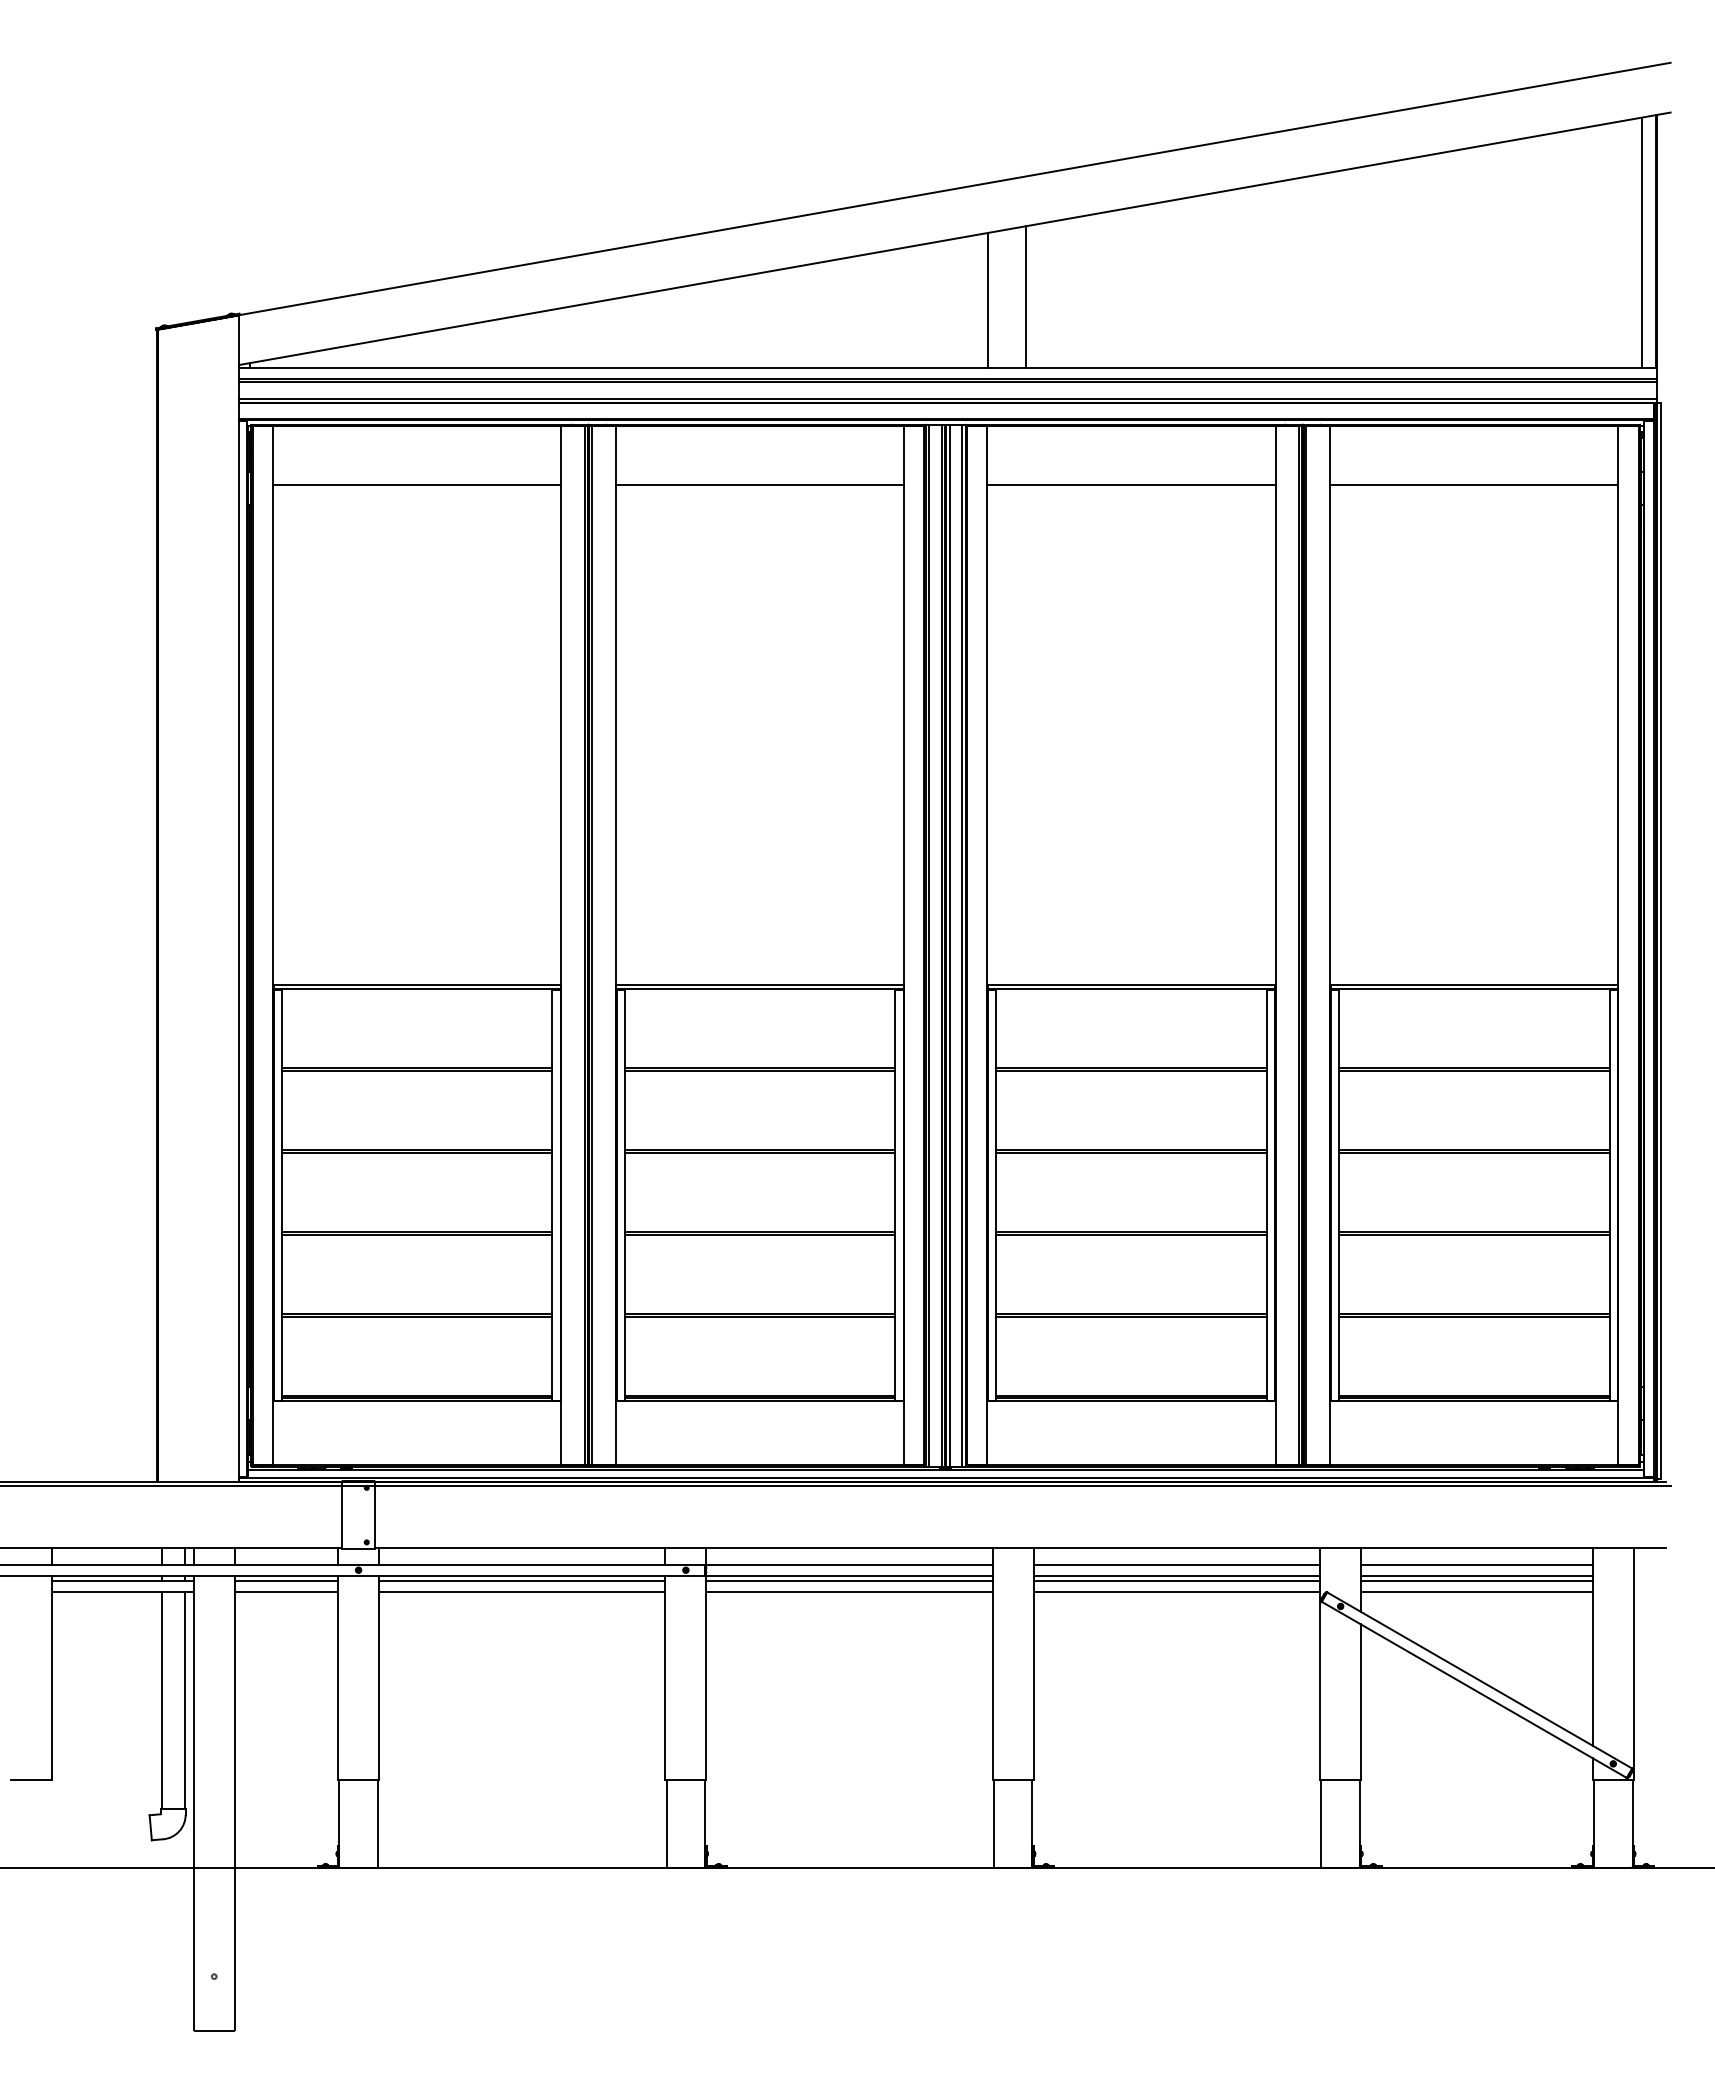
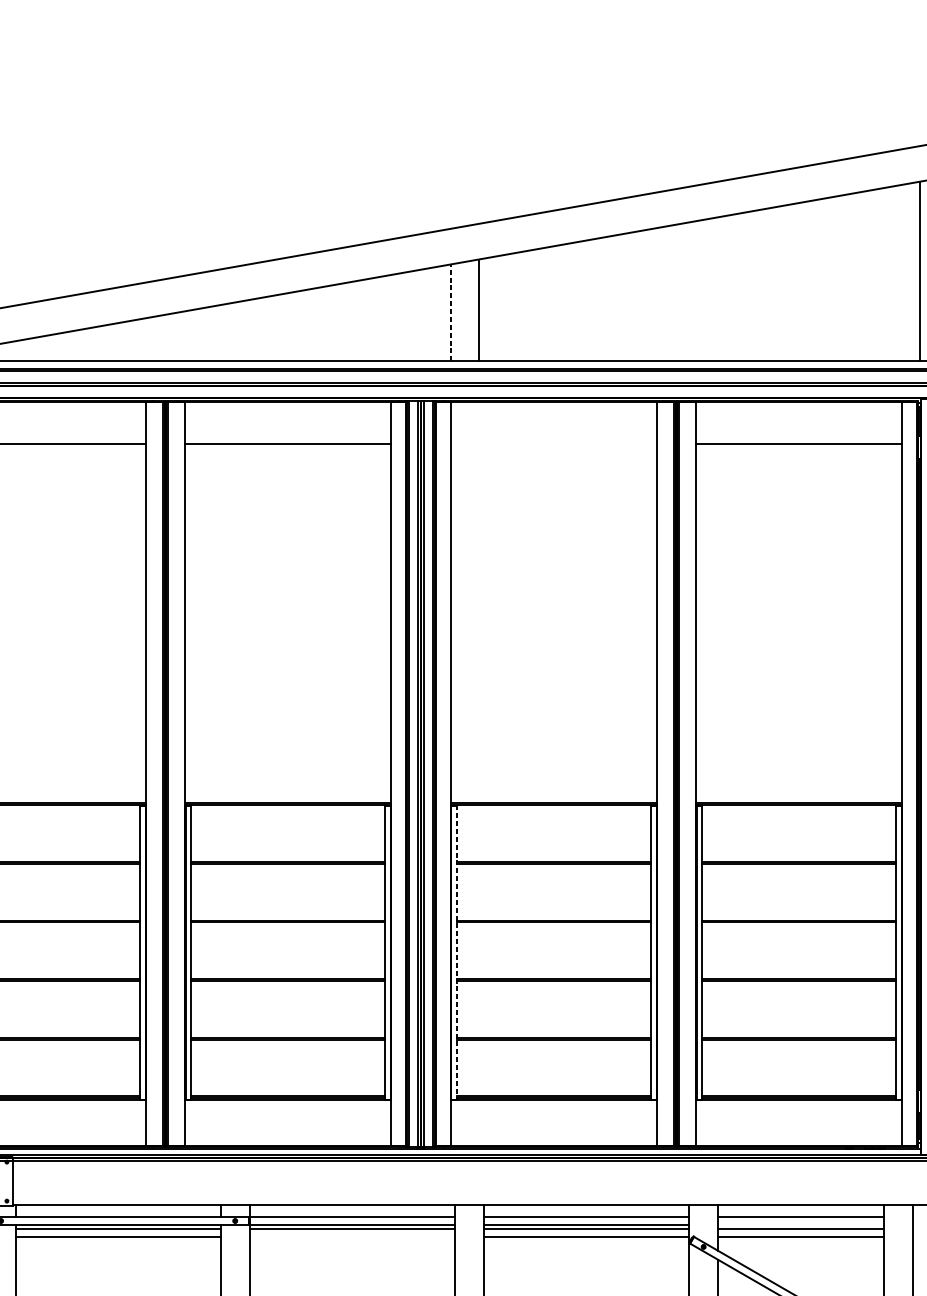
line: (987, 300) -> (451, 312), solid -> dashed
line: (1131, 484) -> (554, 444), removed
line: (996, 1195) -> (457, 952), solid -> dashed
line: (1476, 1575) -> (800, 1224), removed
line: (849, 1592) -> (352, 1236), removed

